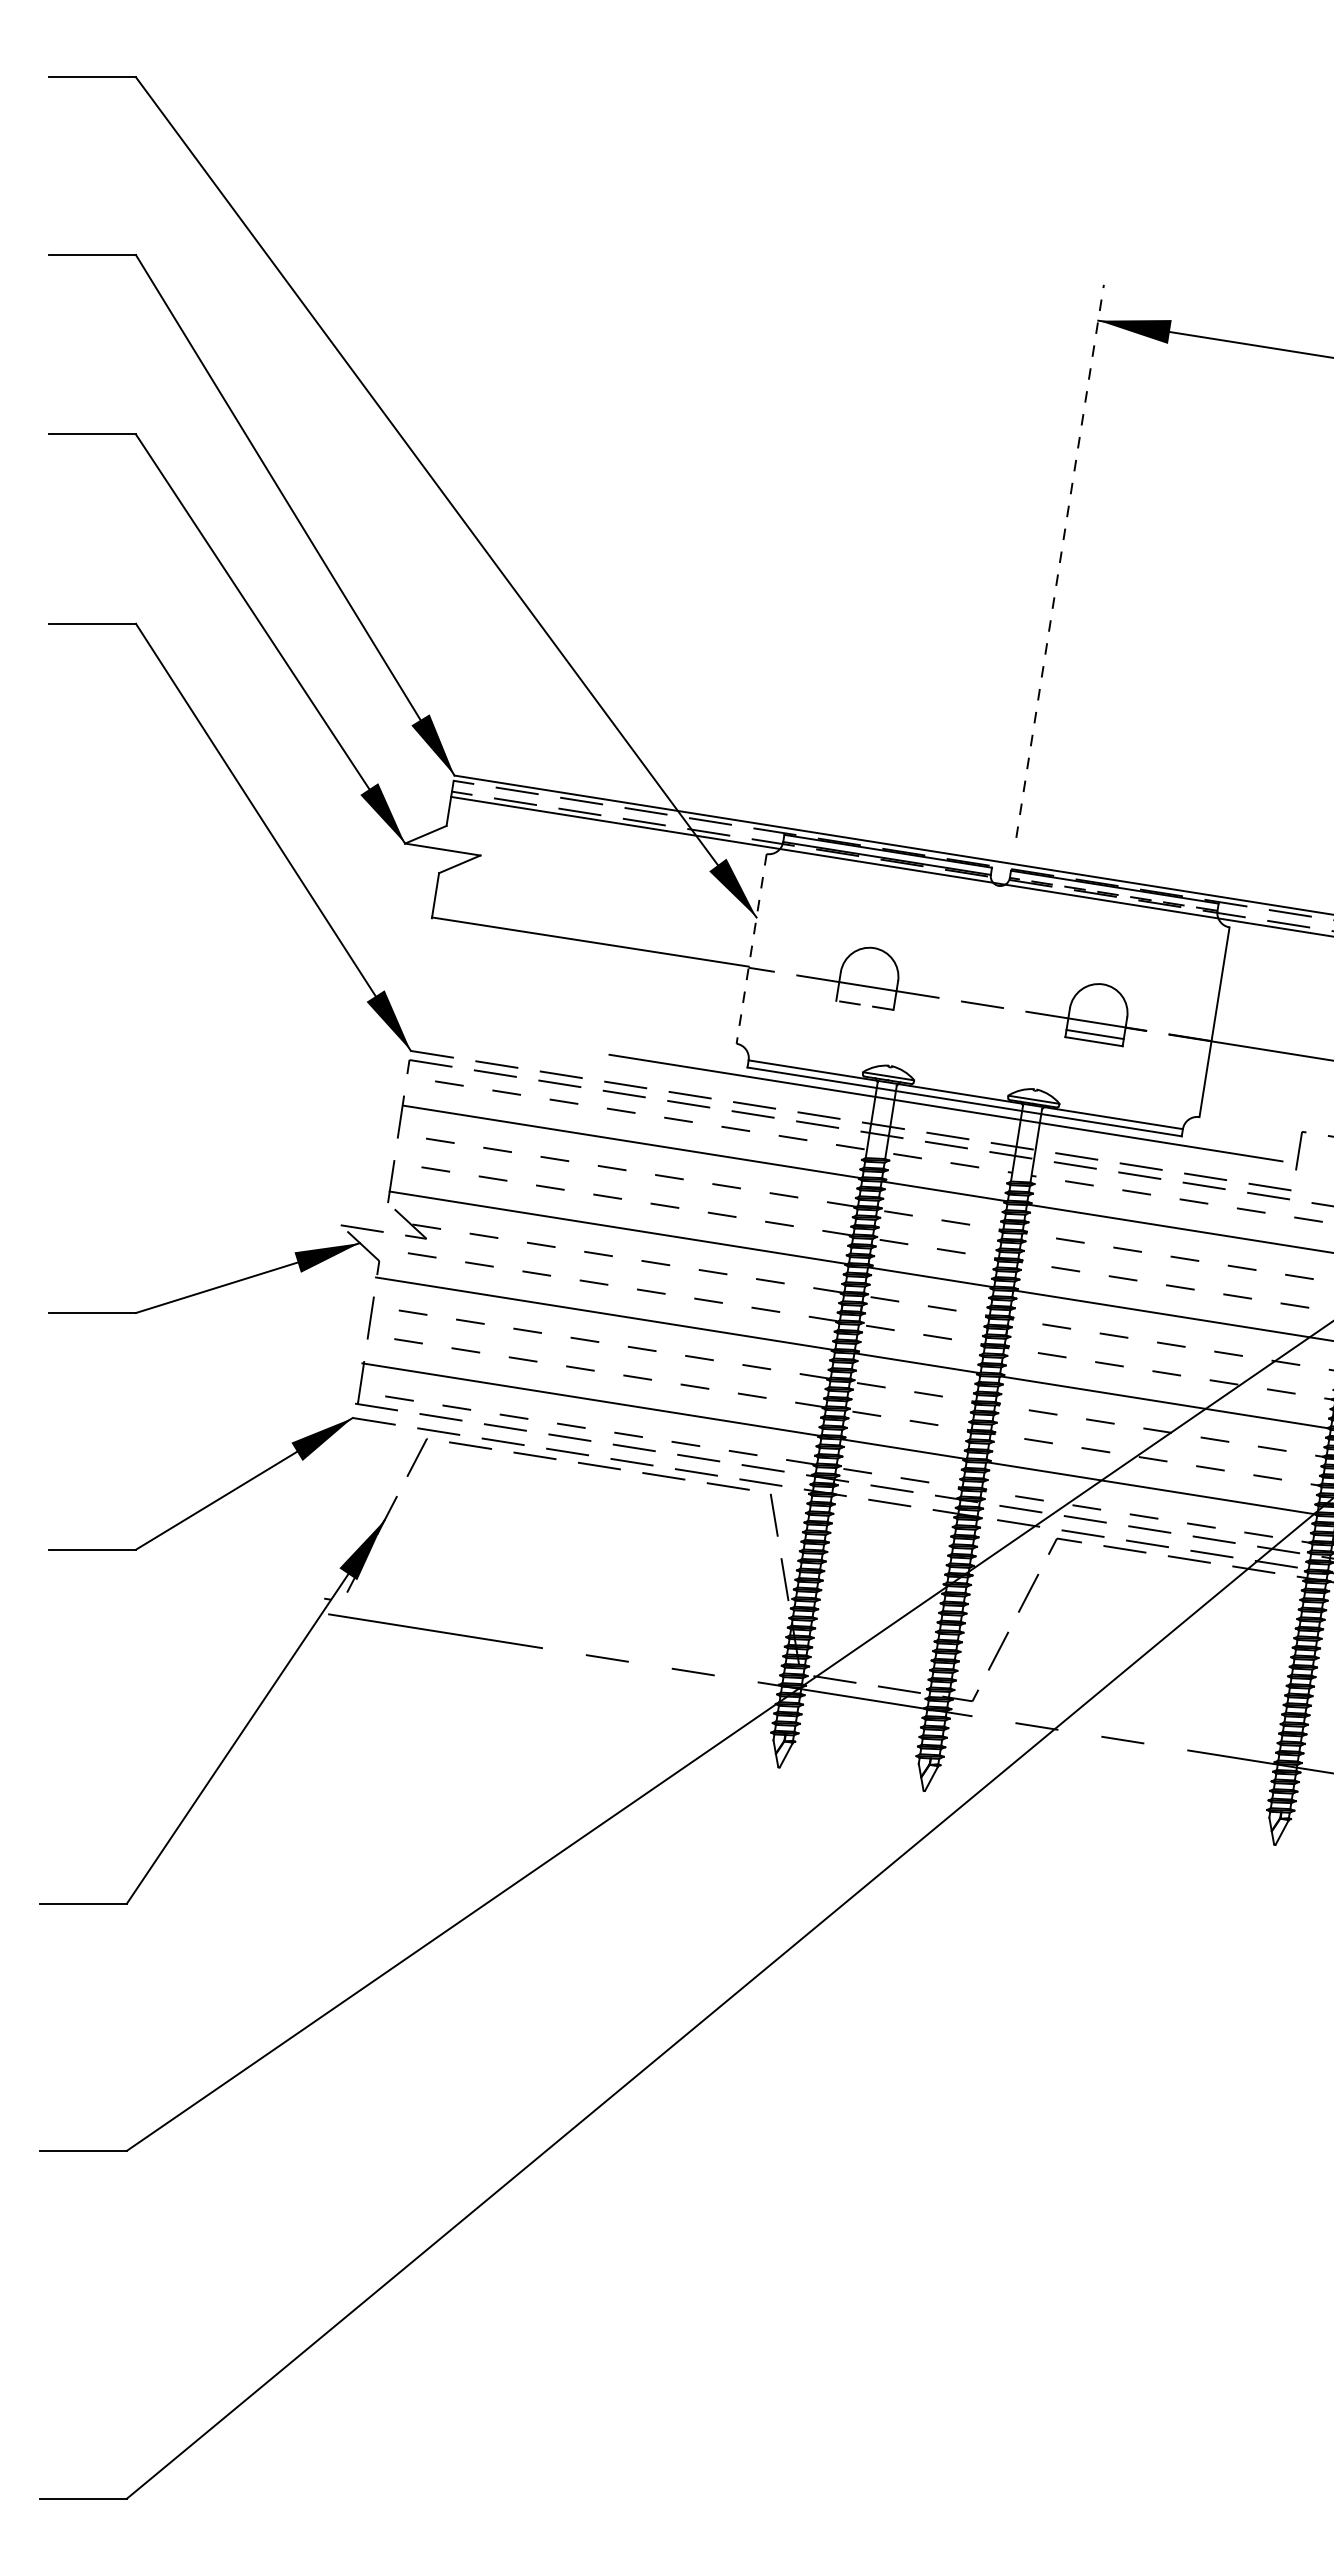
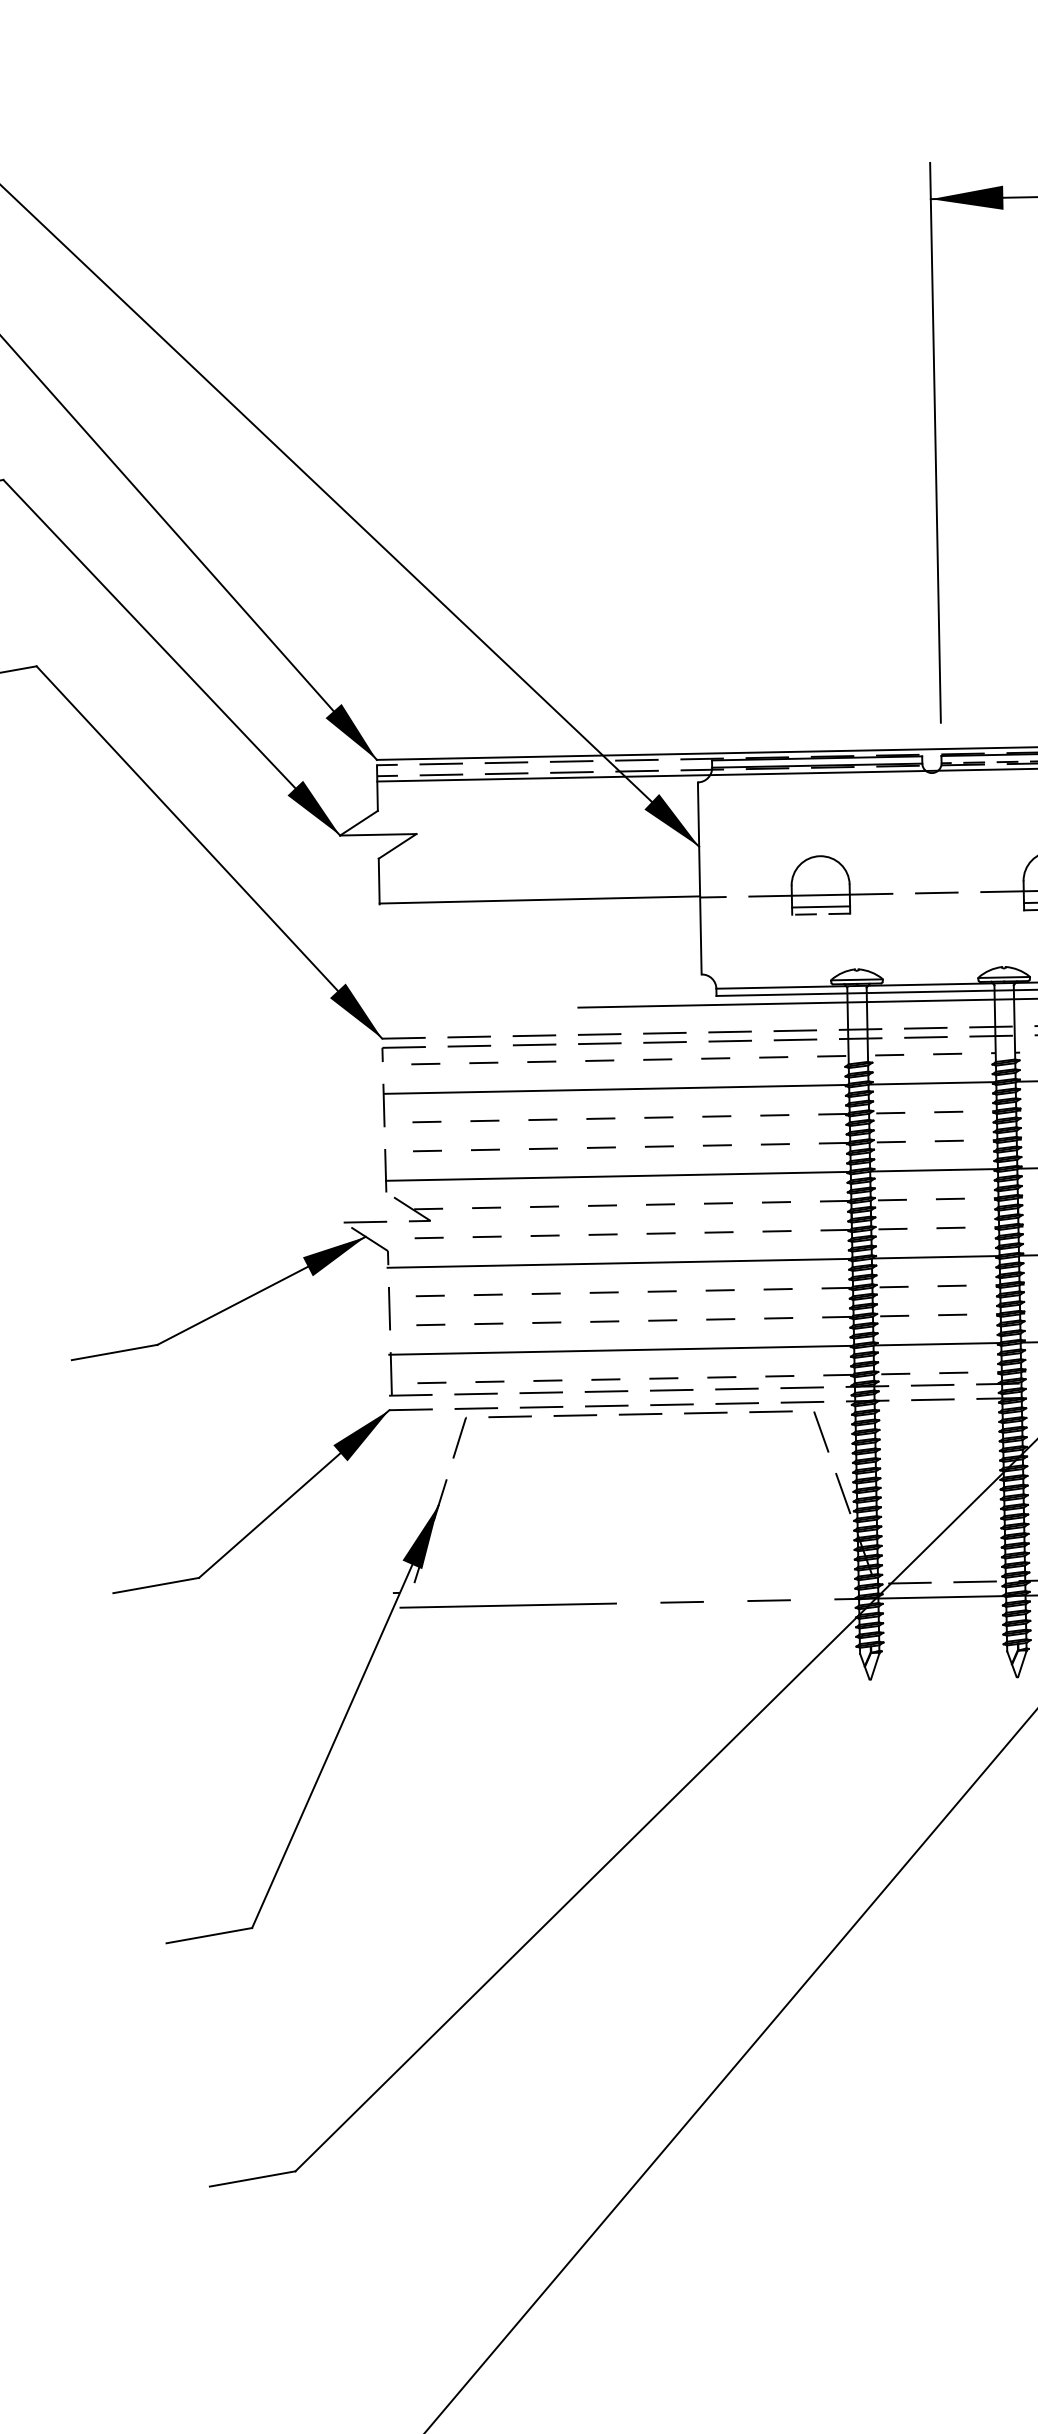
line: (1060, 561) -> (935, 442), dashed -> solid
line: (751, 949) -> (699, 879), dashed -> solid
line: (865, 997) -> (820, 906), added

